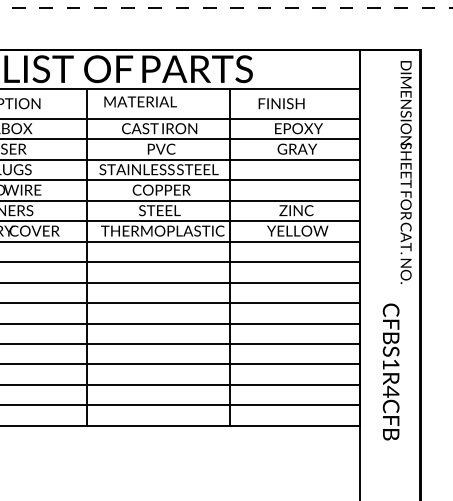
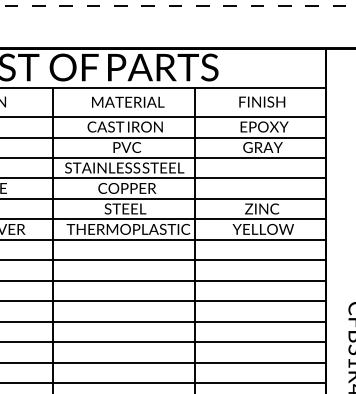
text: (140, 101) -> (128, 101), moved
text: (281, 103) -> (262, 101), moved

